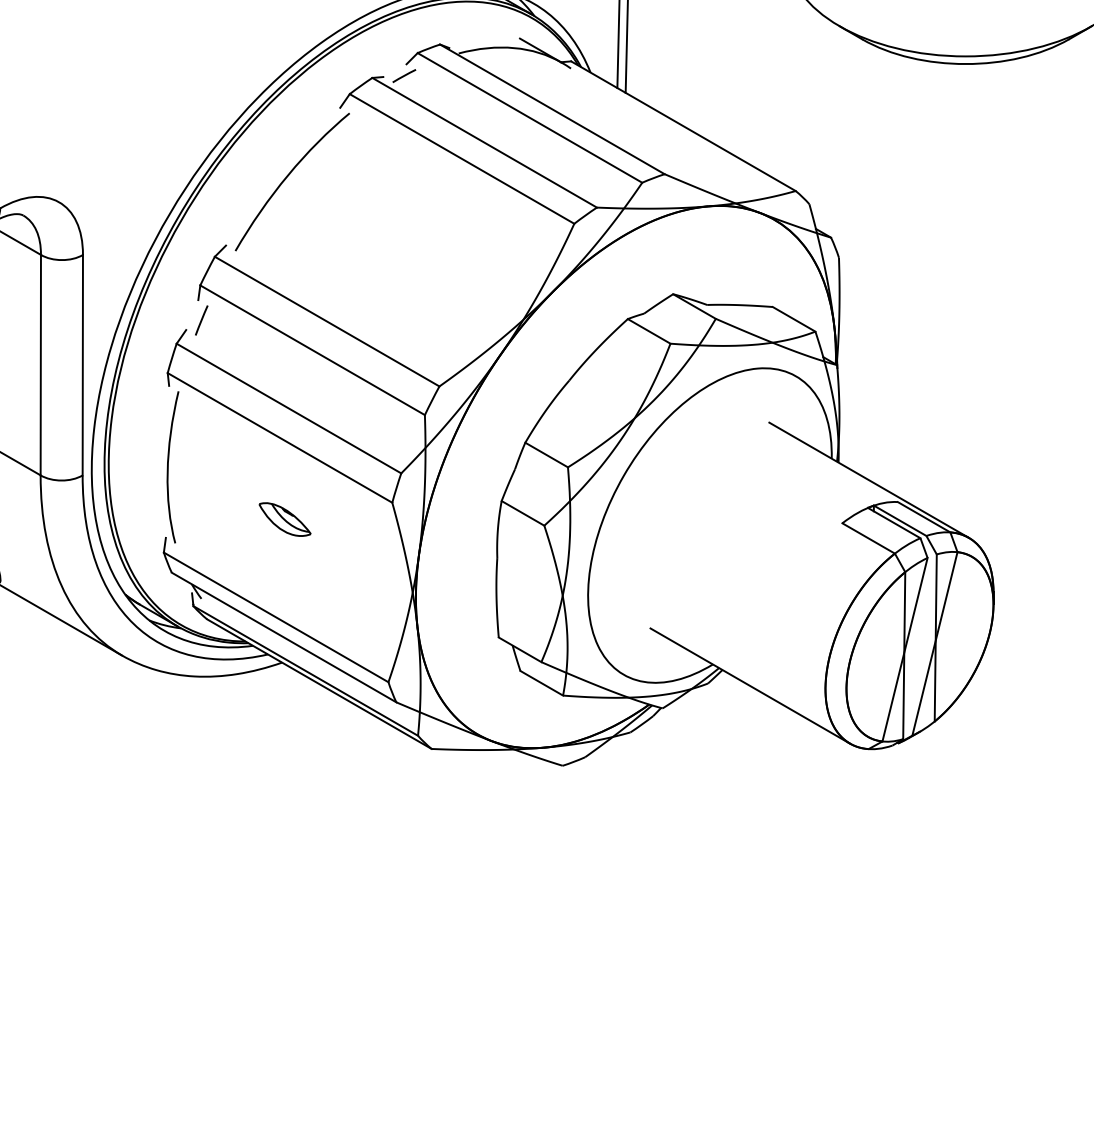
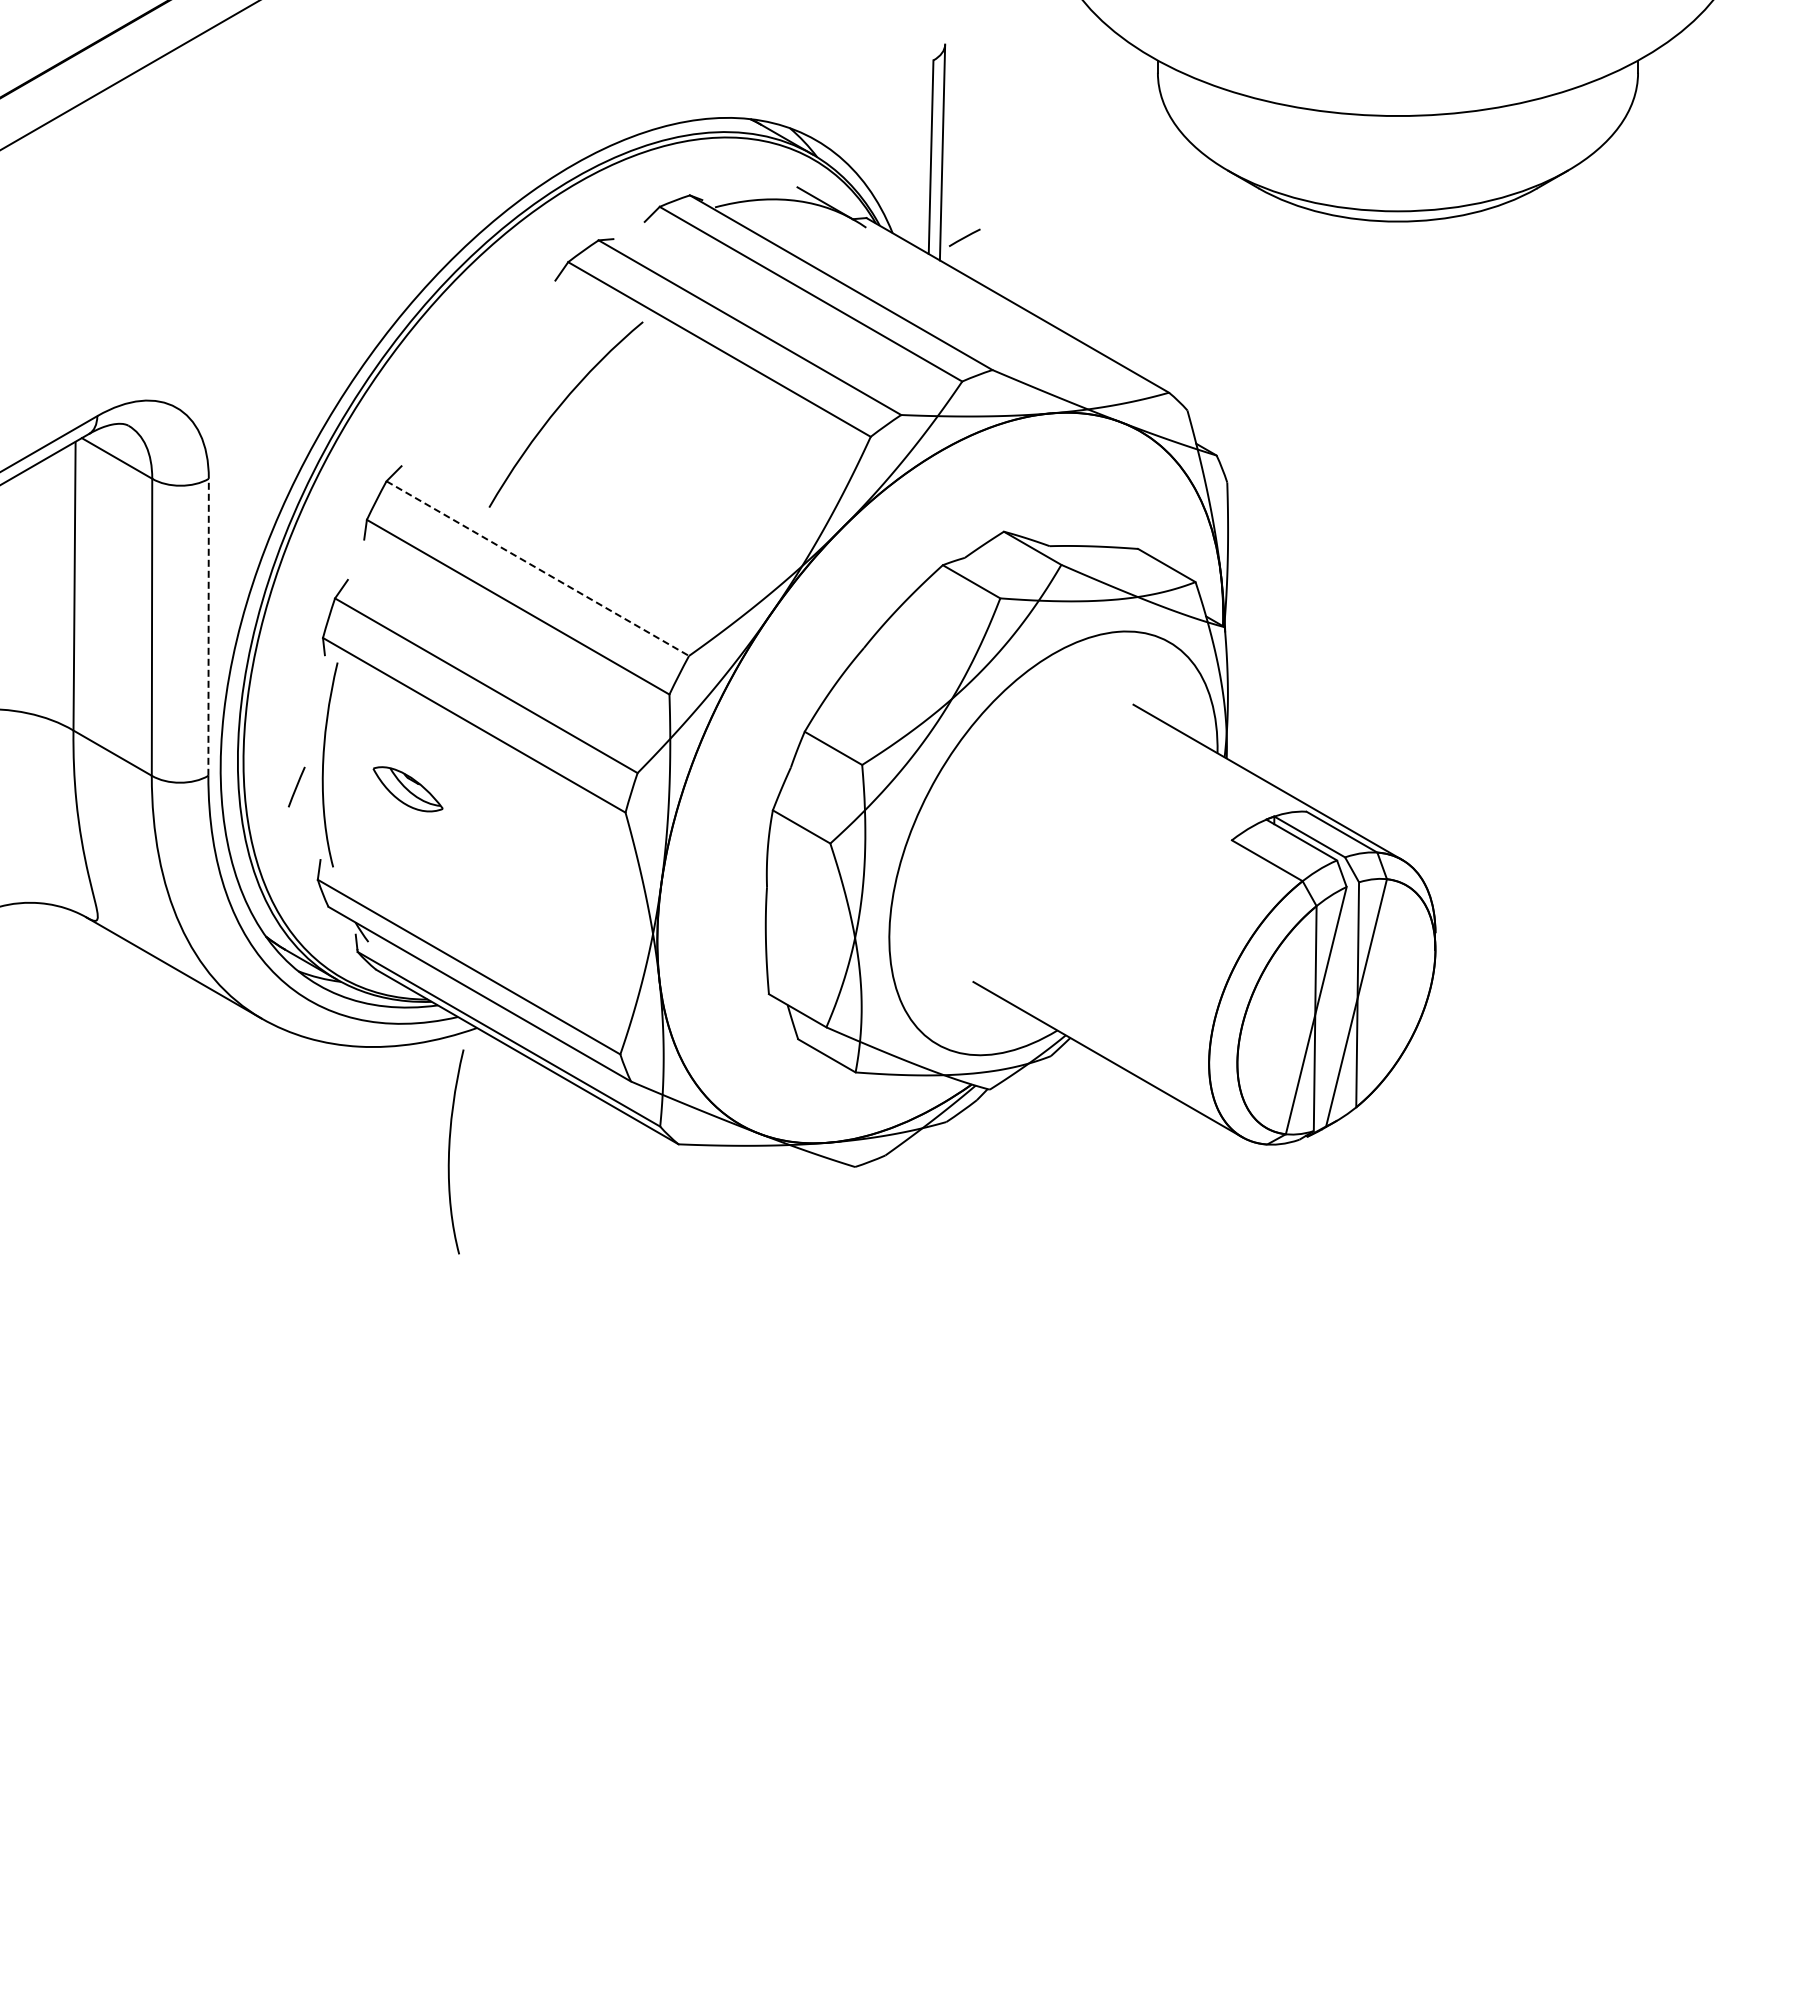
line: (404, 75) -> (964, 237), moved
curve: (287, 177) -> (559, 408), moved
line: (201, 320) -> (296, 786), moved
line: (326, 321) -> (537, 568), solid -> dashed
line: (82, 364) -> (208, 626), solid -> dashed
part: (284, 519) -> (407, 789), moved
curve: (262, 752) -> (450, 1149), added

